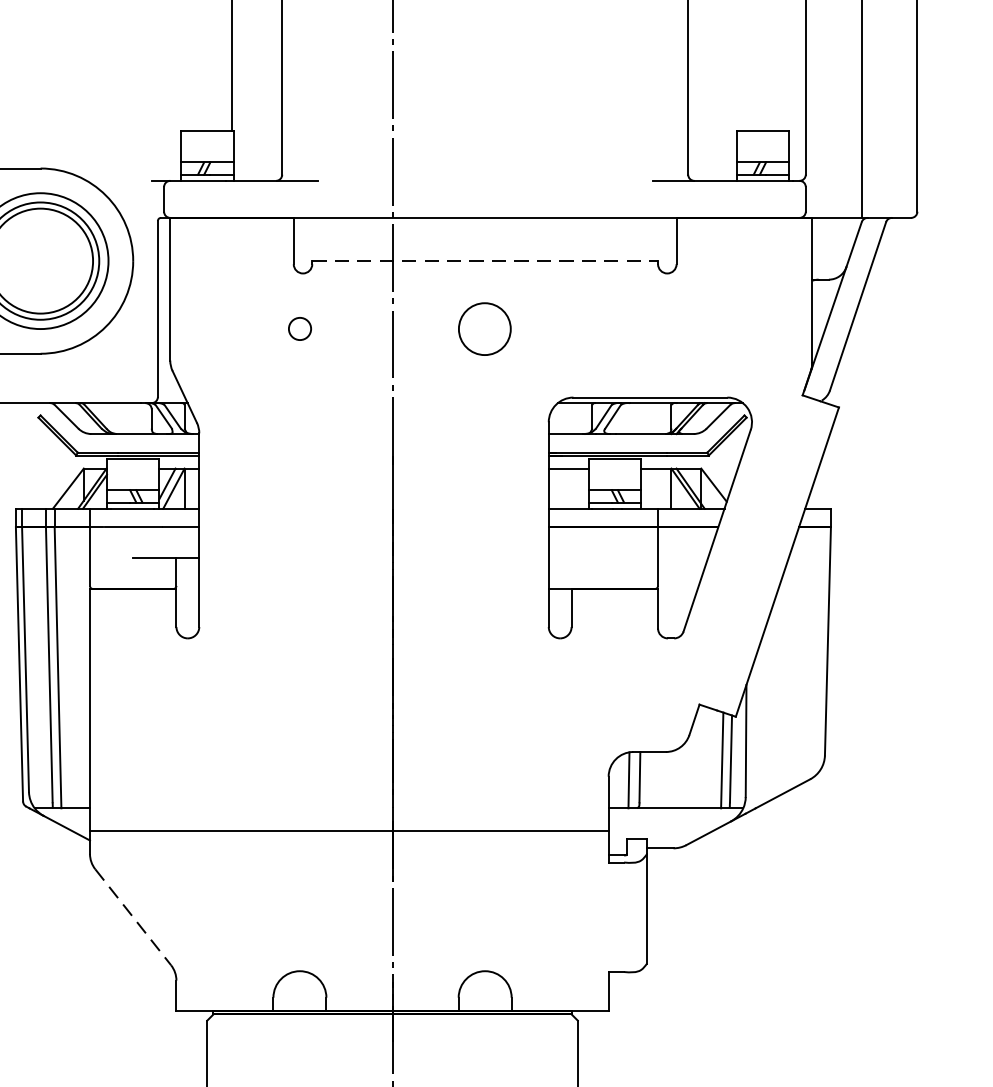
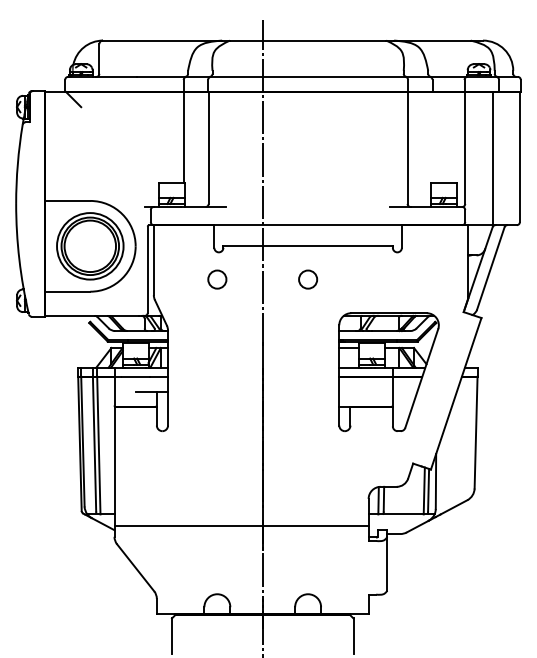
line: (485, 261) -> (308, 246), dashed -> solid
circle: (300, 328) -> (217, 279), size x1.67
circle: (485, 328) -> (308, 279), size x0.71
line: (132, 916) -> (135, 567), dashed -> solid

